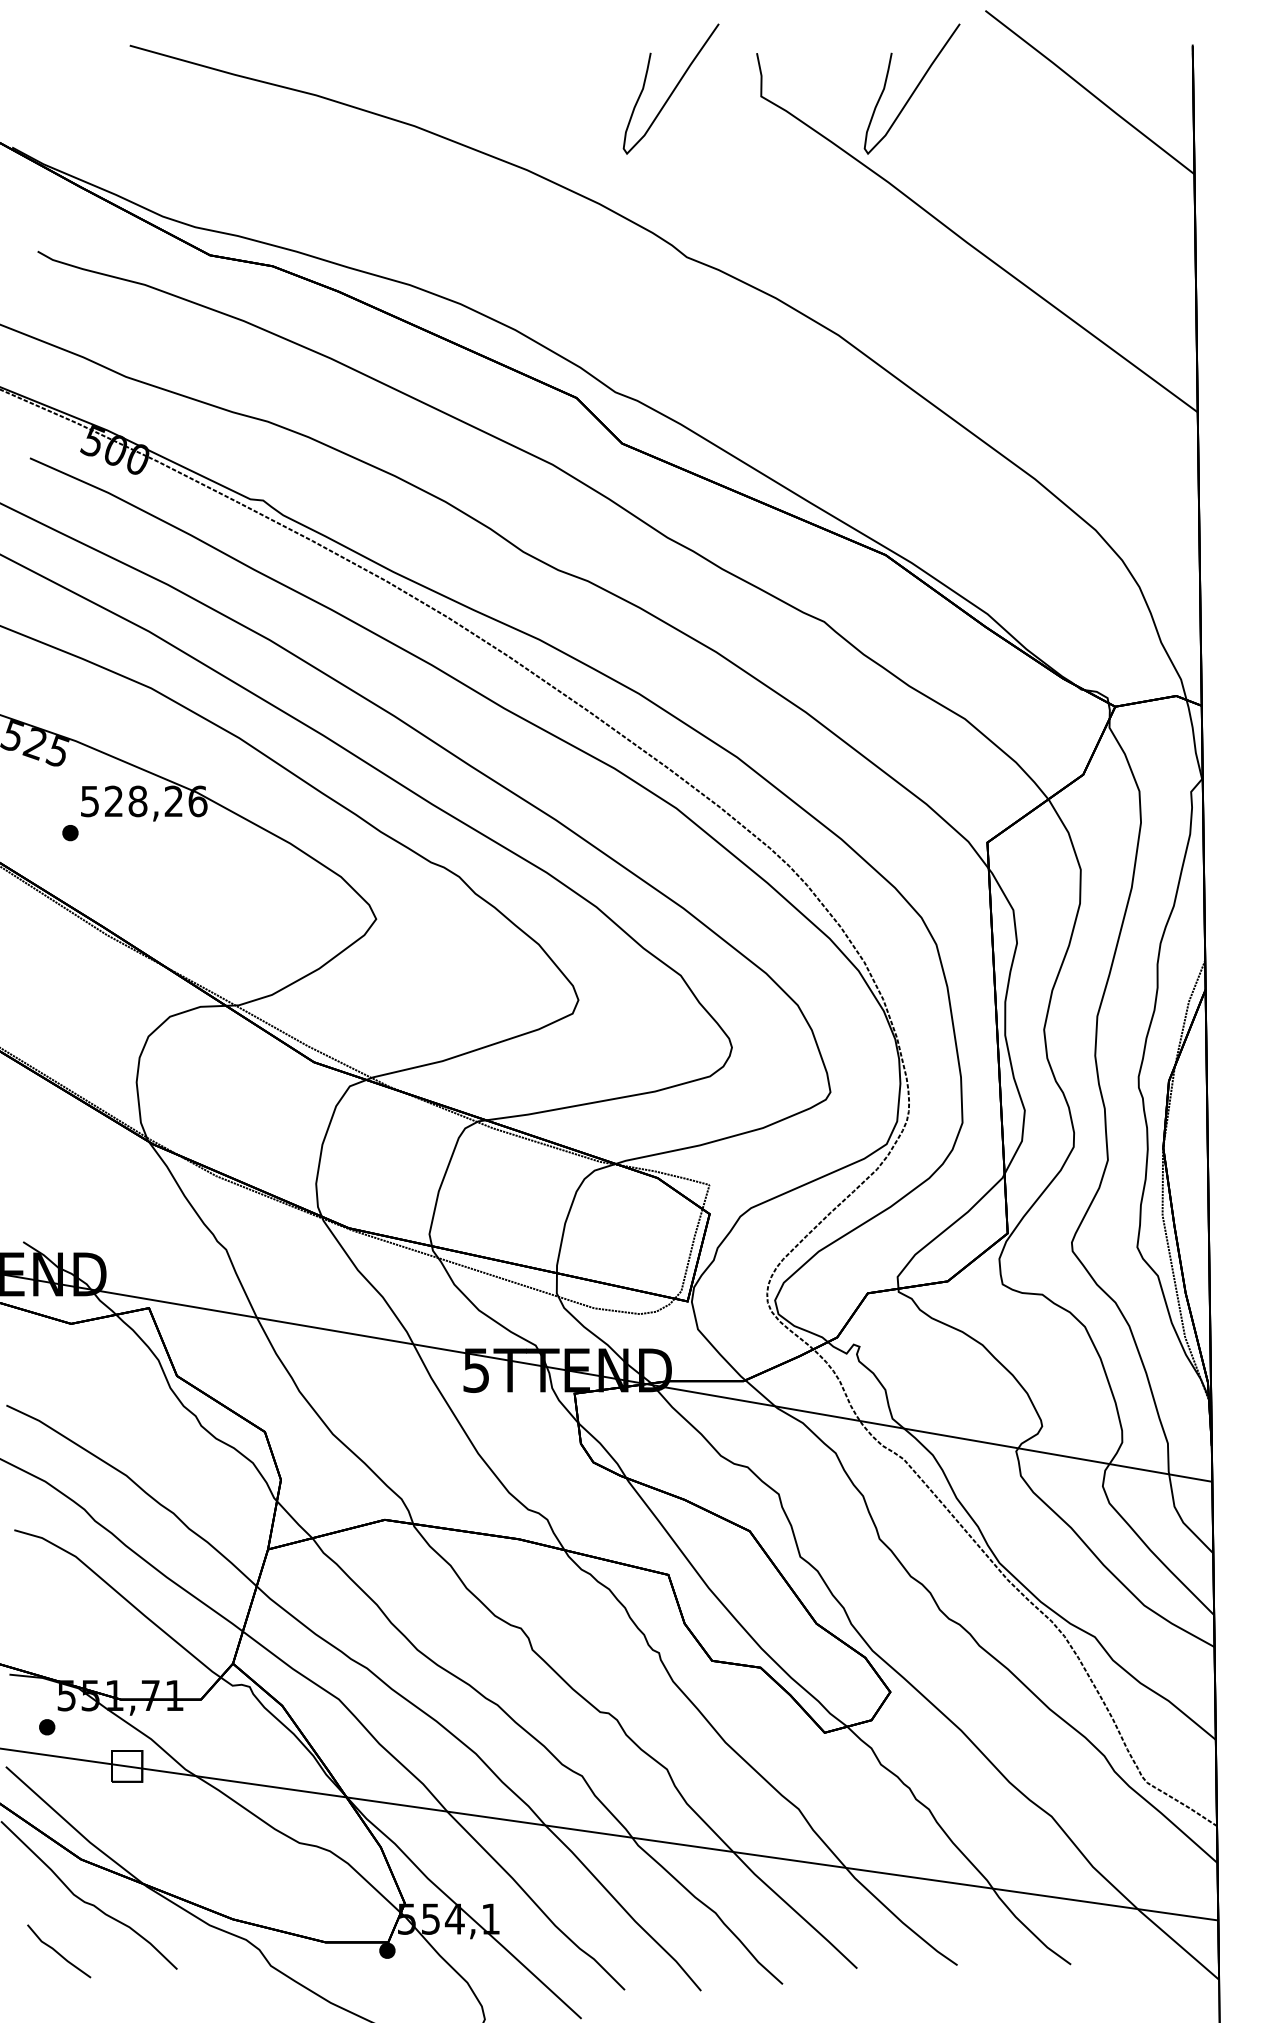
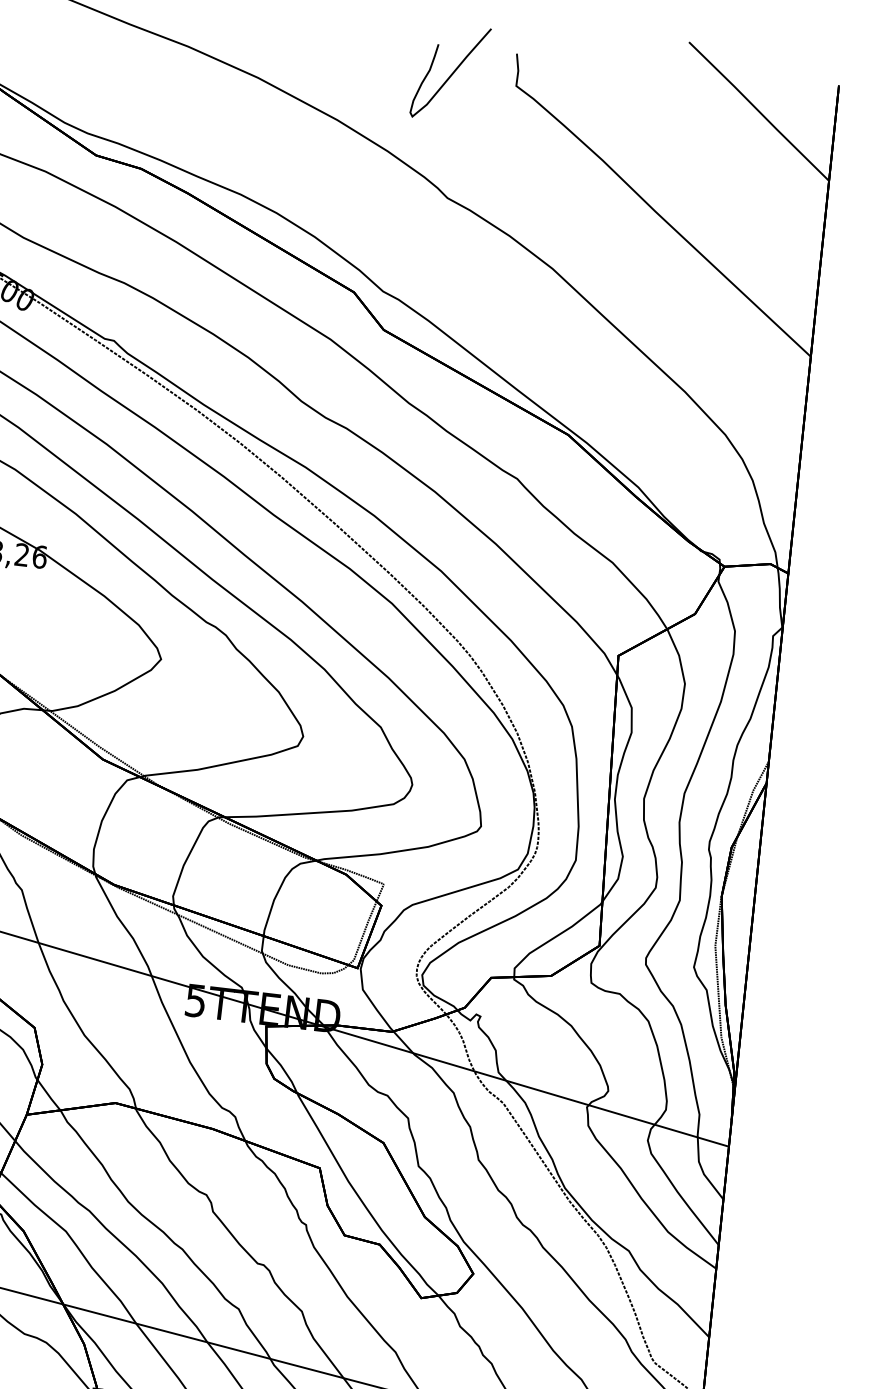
curve: (913, 90) -> (629, 94), removed

